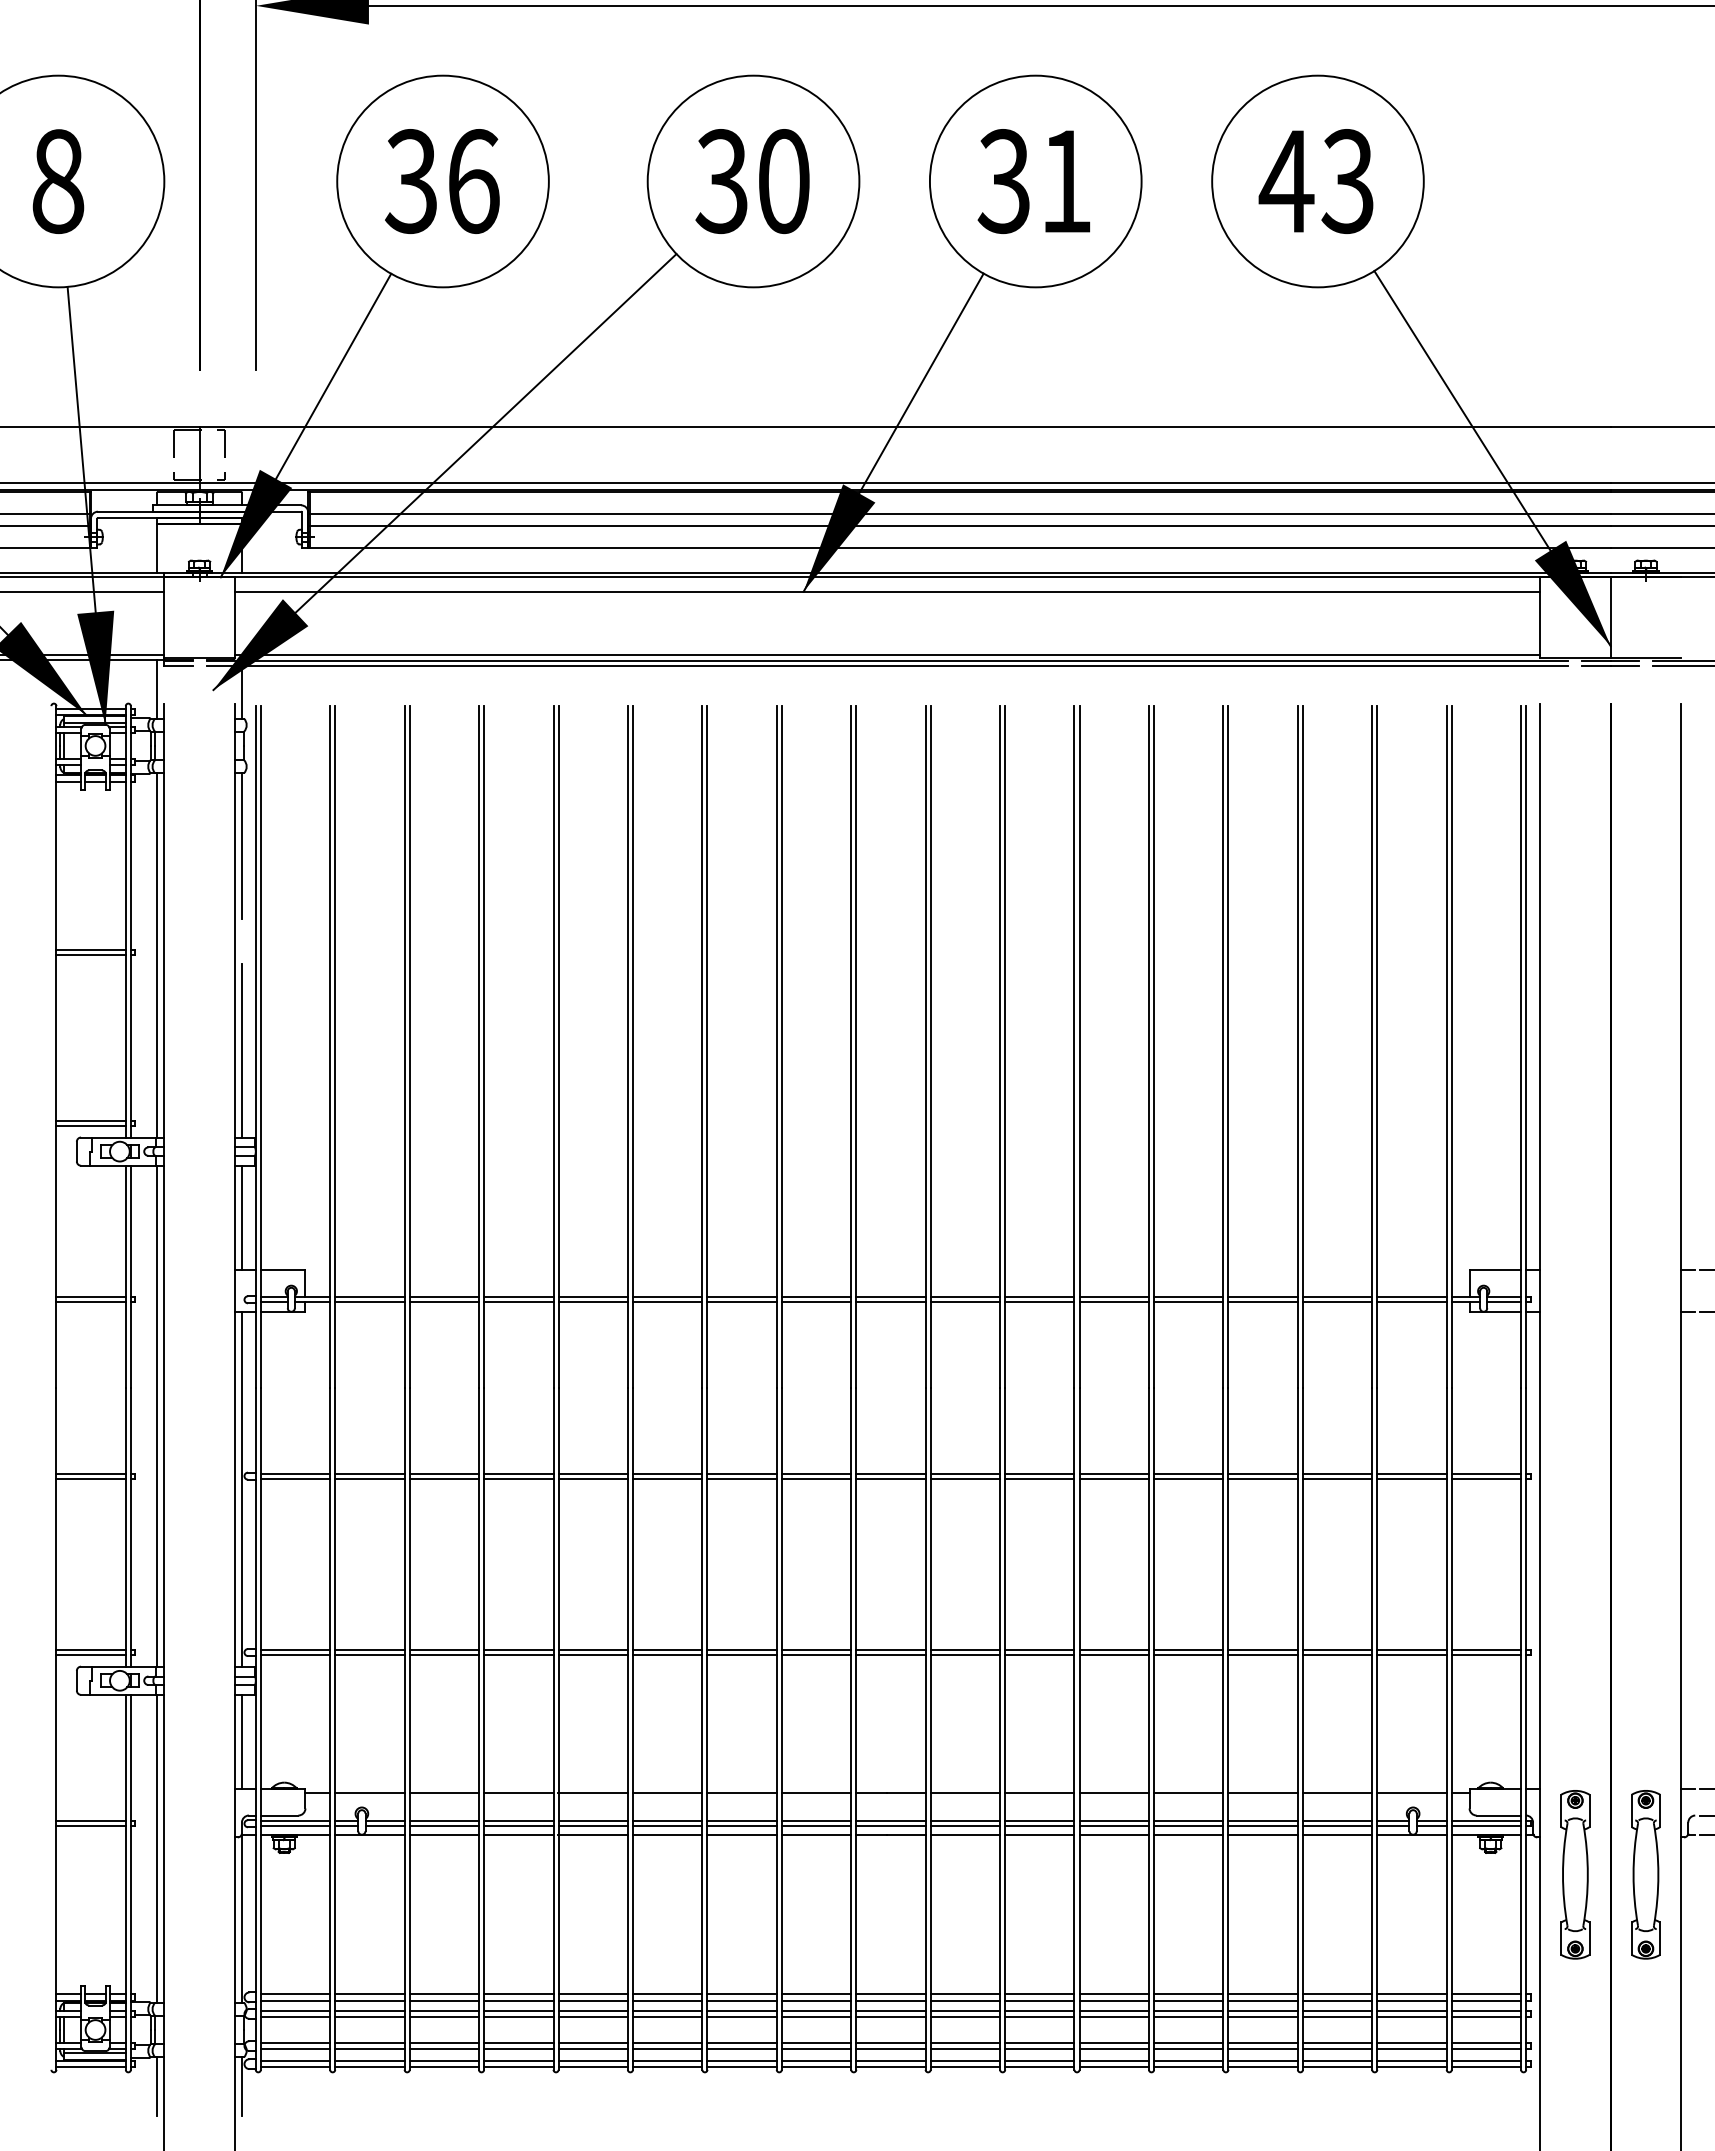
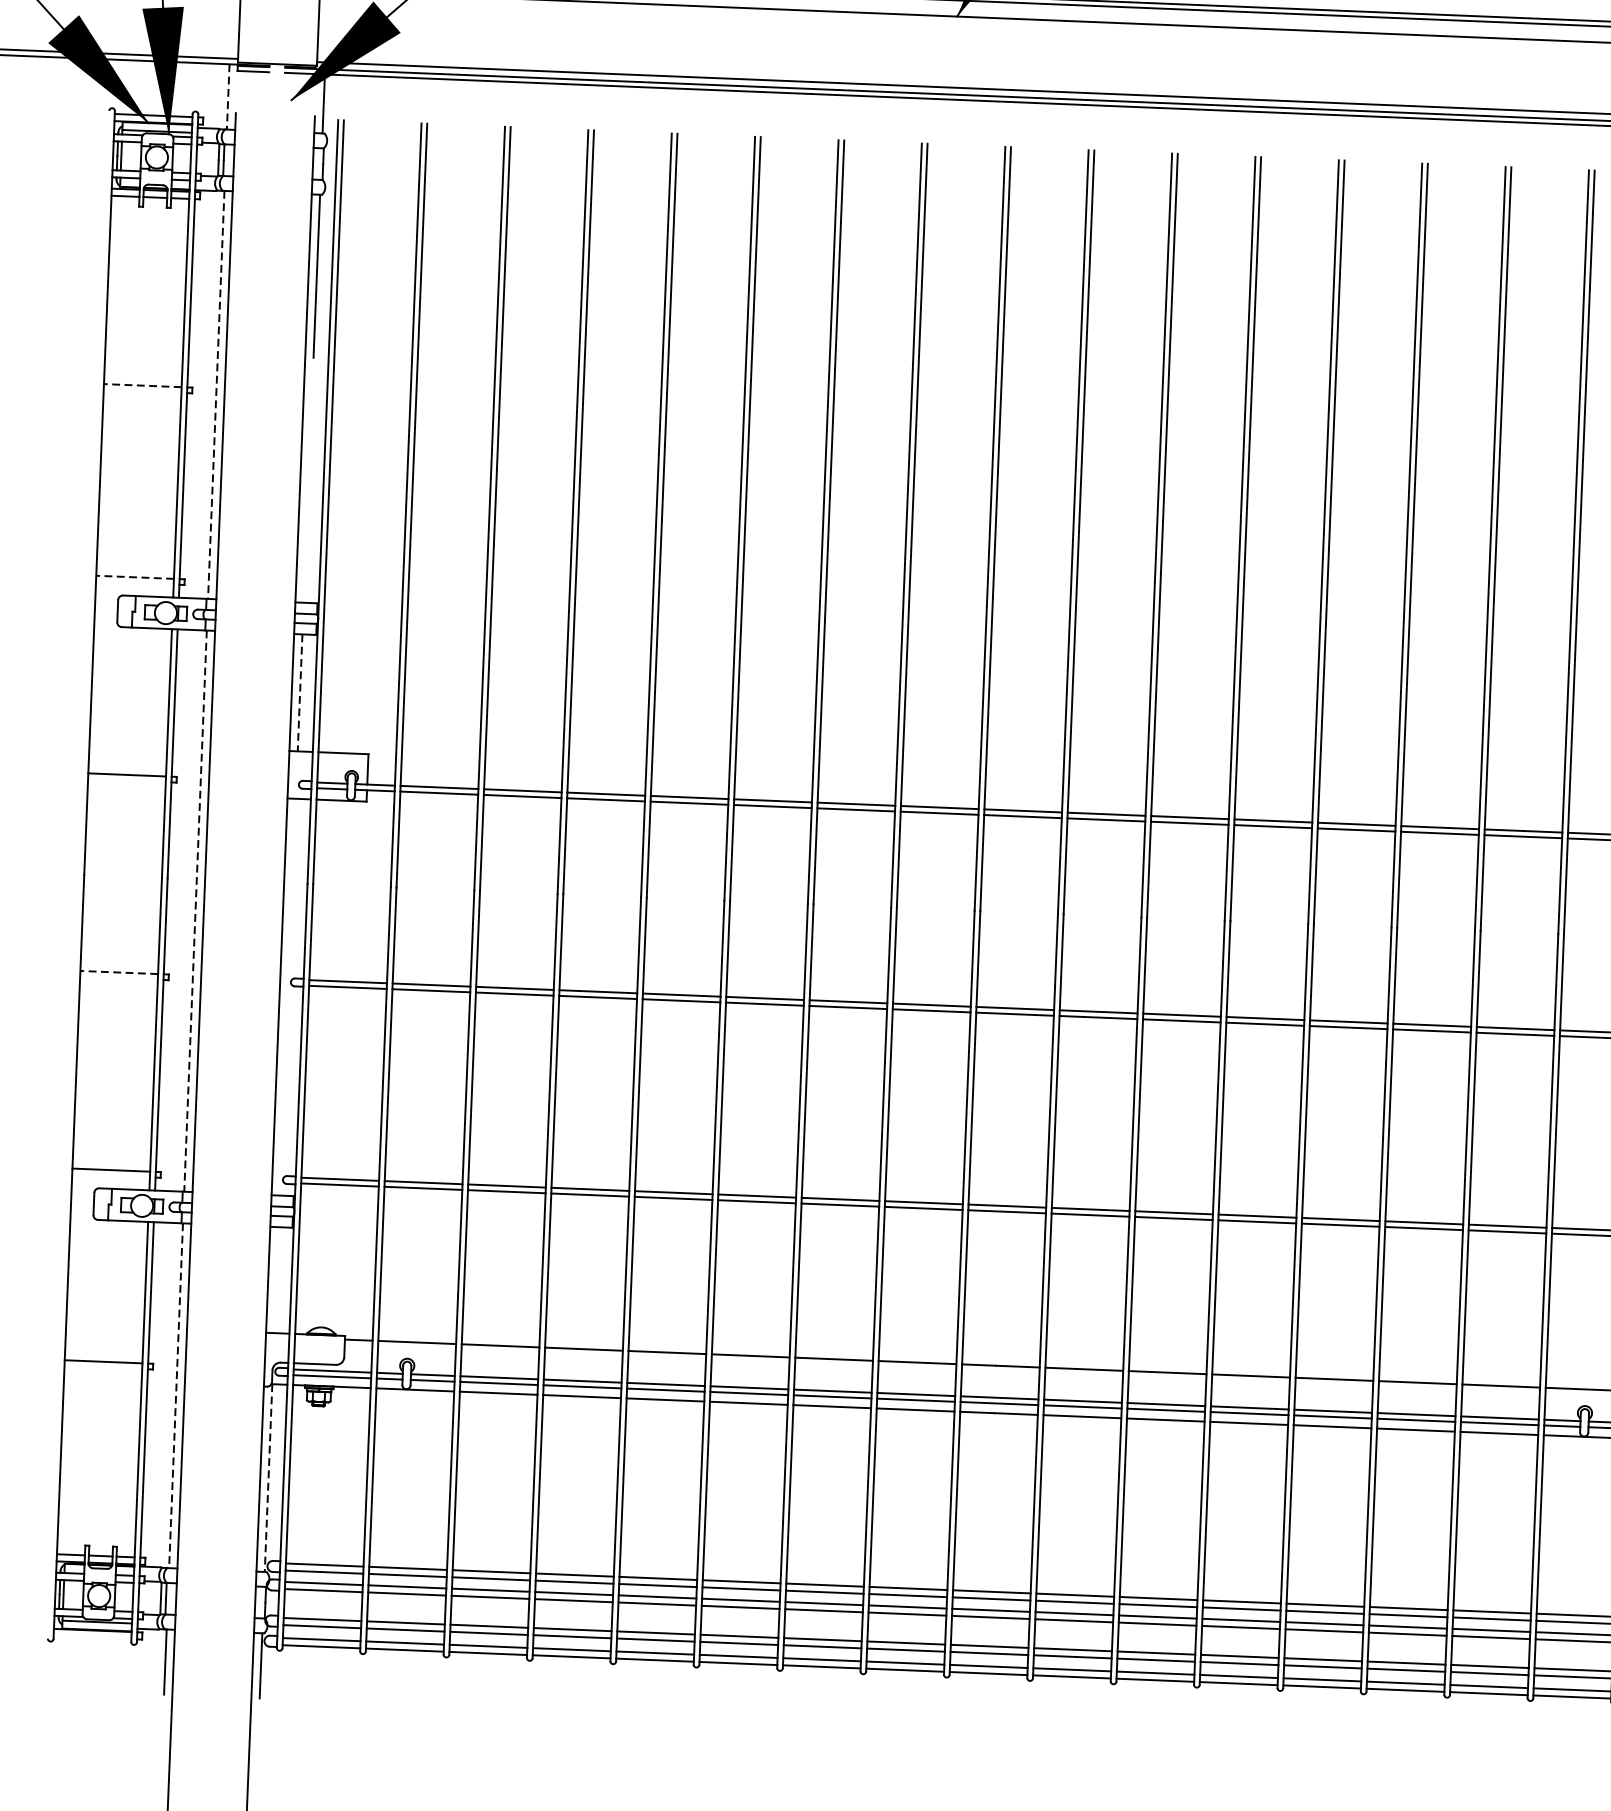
line: (156, 689) -> (227, 97), solid -> dashed
line: (91, 949) -> (143, 385), solid -> dashed
line: (90, 954) -> (141, 390), removed
line: (156, 955) -> (215, 395), solid -> dashed
line: (242, 1050) -> (307, 505), removed
line: (91, 1120) -> (135, 576), solid -> dashed
line: (90, 1125) -> (134, 582), removed
line: (242, 1218) -> (300, 693), solid -> dashed
line: (90, 1302) -> (126, 780), removed
line: (156, 1416) -> (195, 911), solid -> dashed
line: (91, 1473) -> (119, 972), solid -> dashed
line: (90, 1478) -> (118, 977), removed
line: (242, 1489) -> (288, 997), removed
line: (90, 1655) -> (110, 1176), removed
line: (242, 1741) -> (276, 1279), removed
line: (90, 1826) -> (102, 1367), removed
line: (156, 1848) -> (175, 1395), solid -> dashed
line: (242, 1918) -> (268, 1477), solid -> dashed
line: (90, 2067) -> (91, 1637), removed

